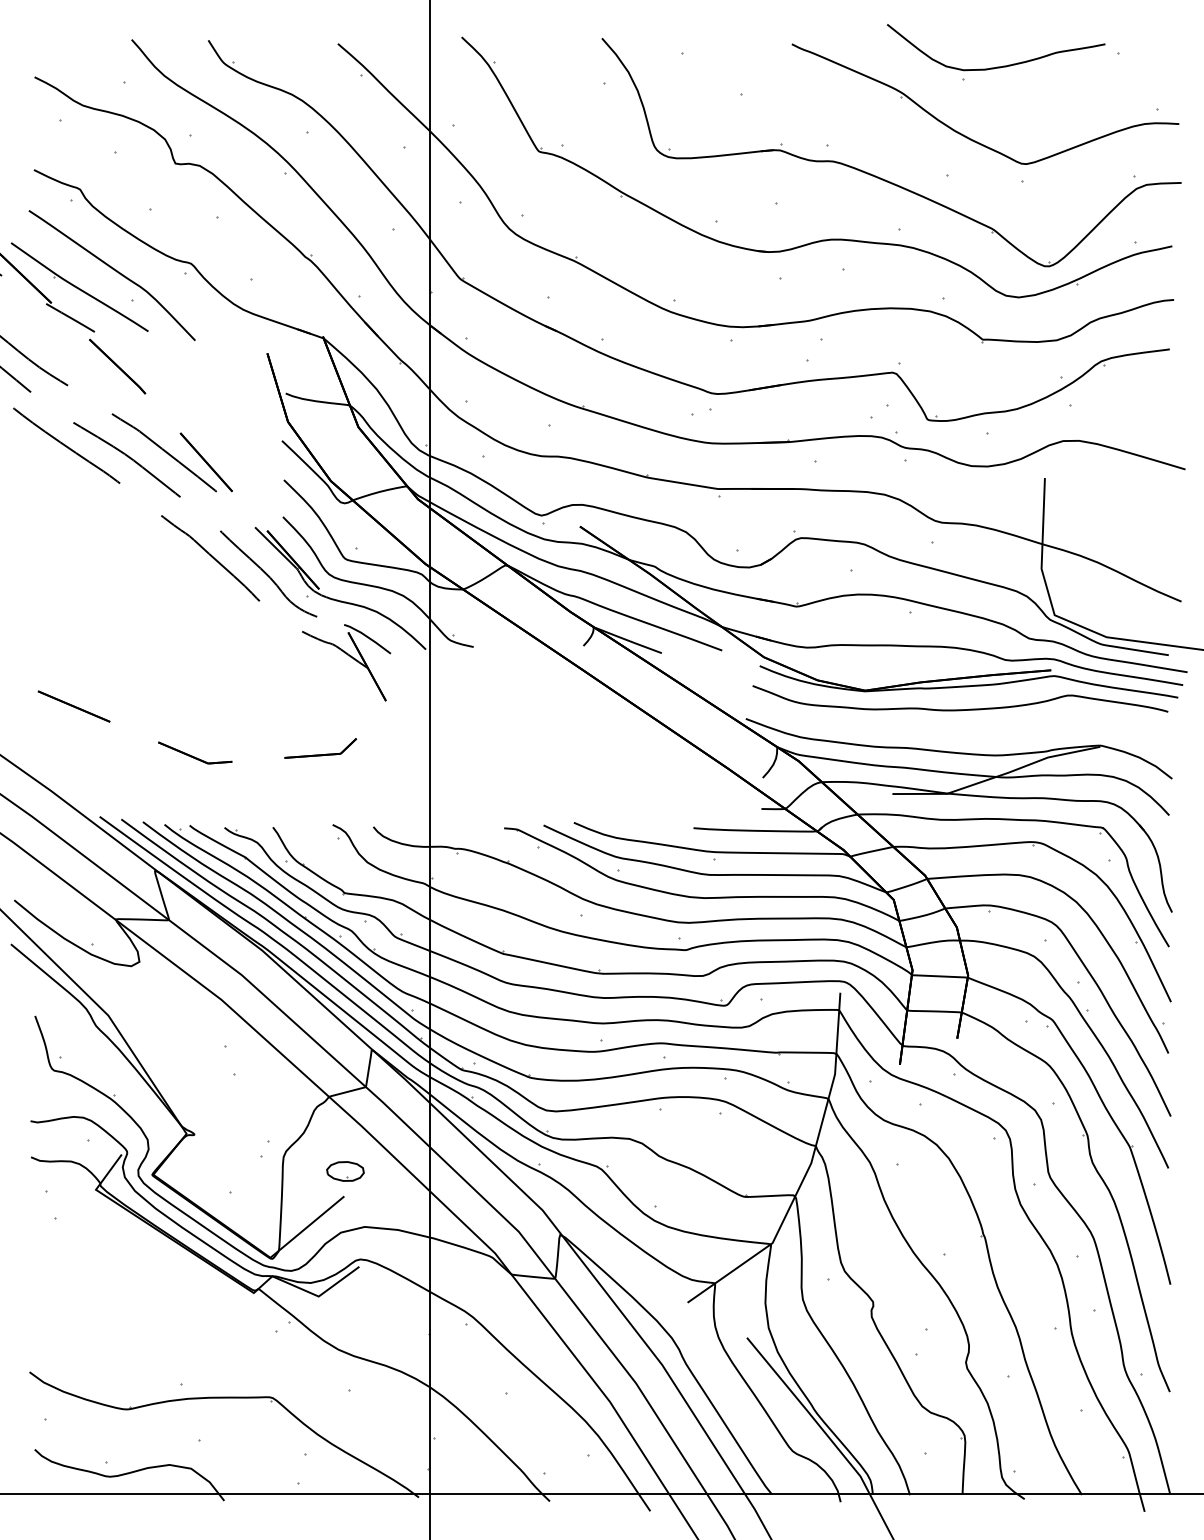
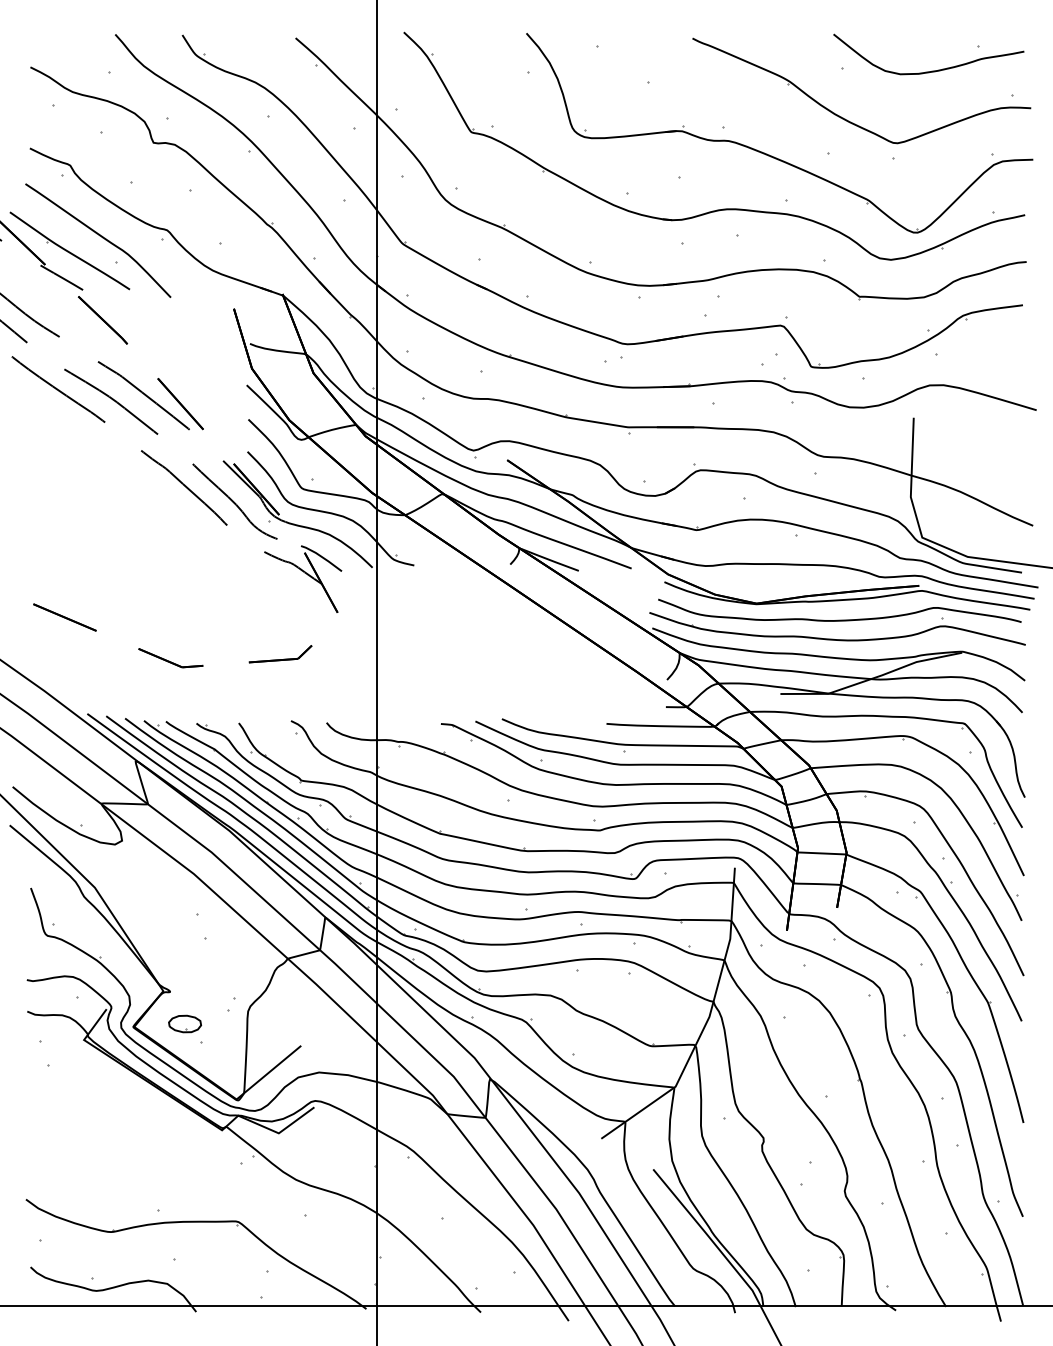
curve: (996, 66) -> (929, 71), moved
part: (957, 731) -> (837, 639), added
part: (345, 1171) -> (185, 1024), moved

